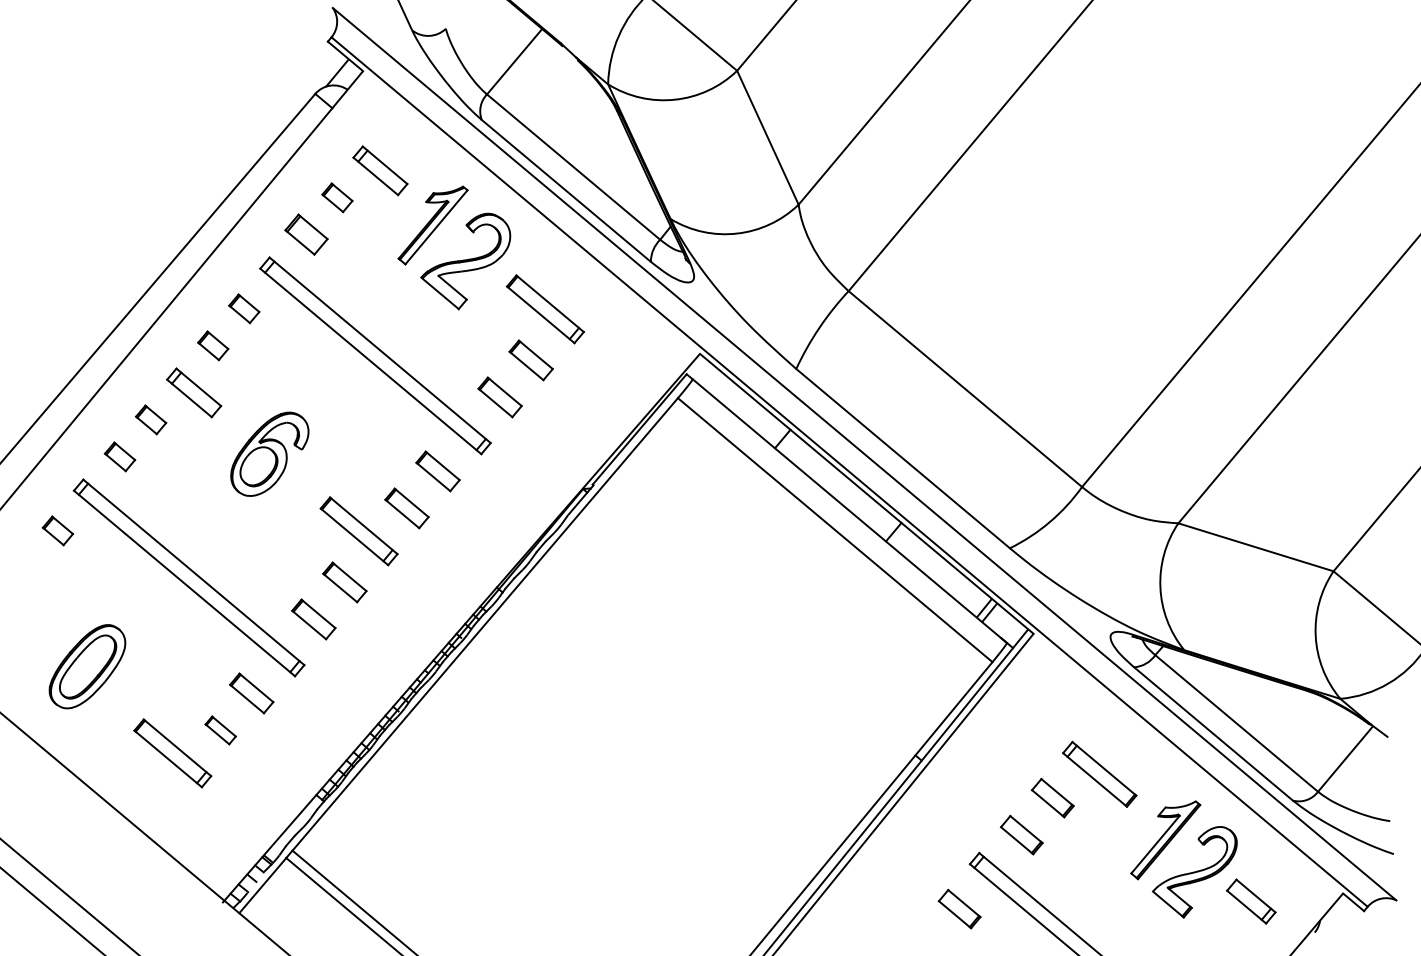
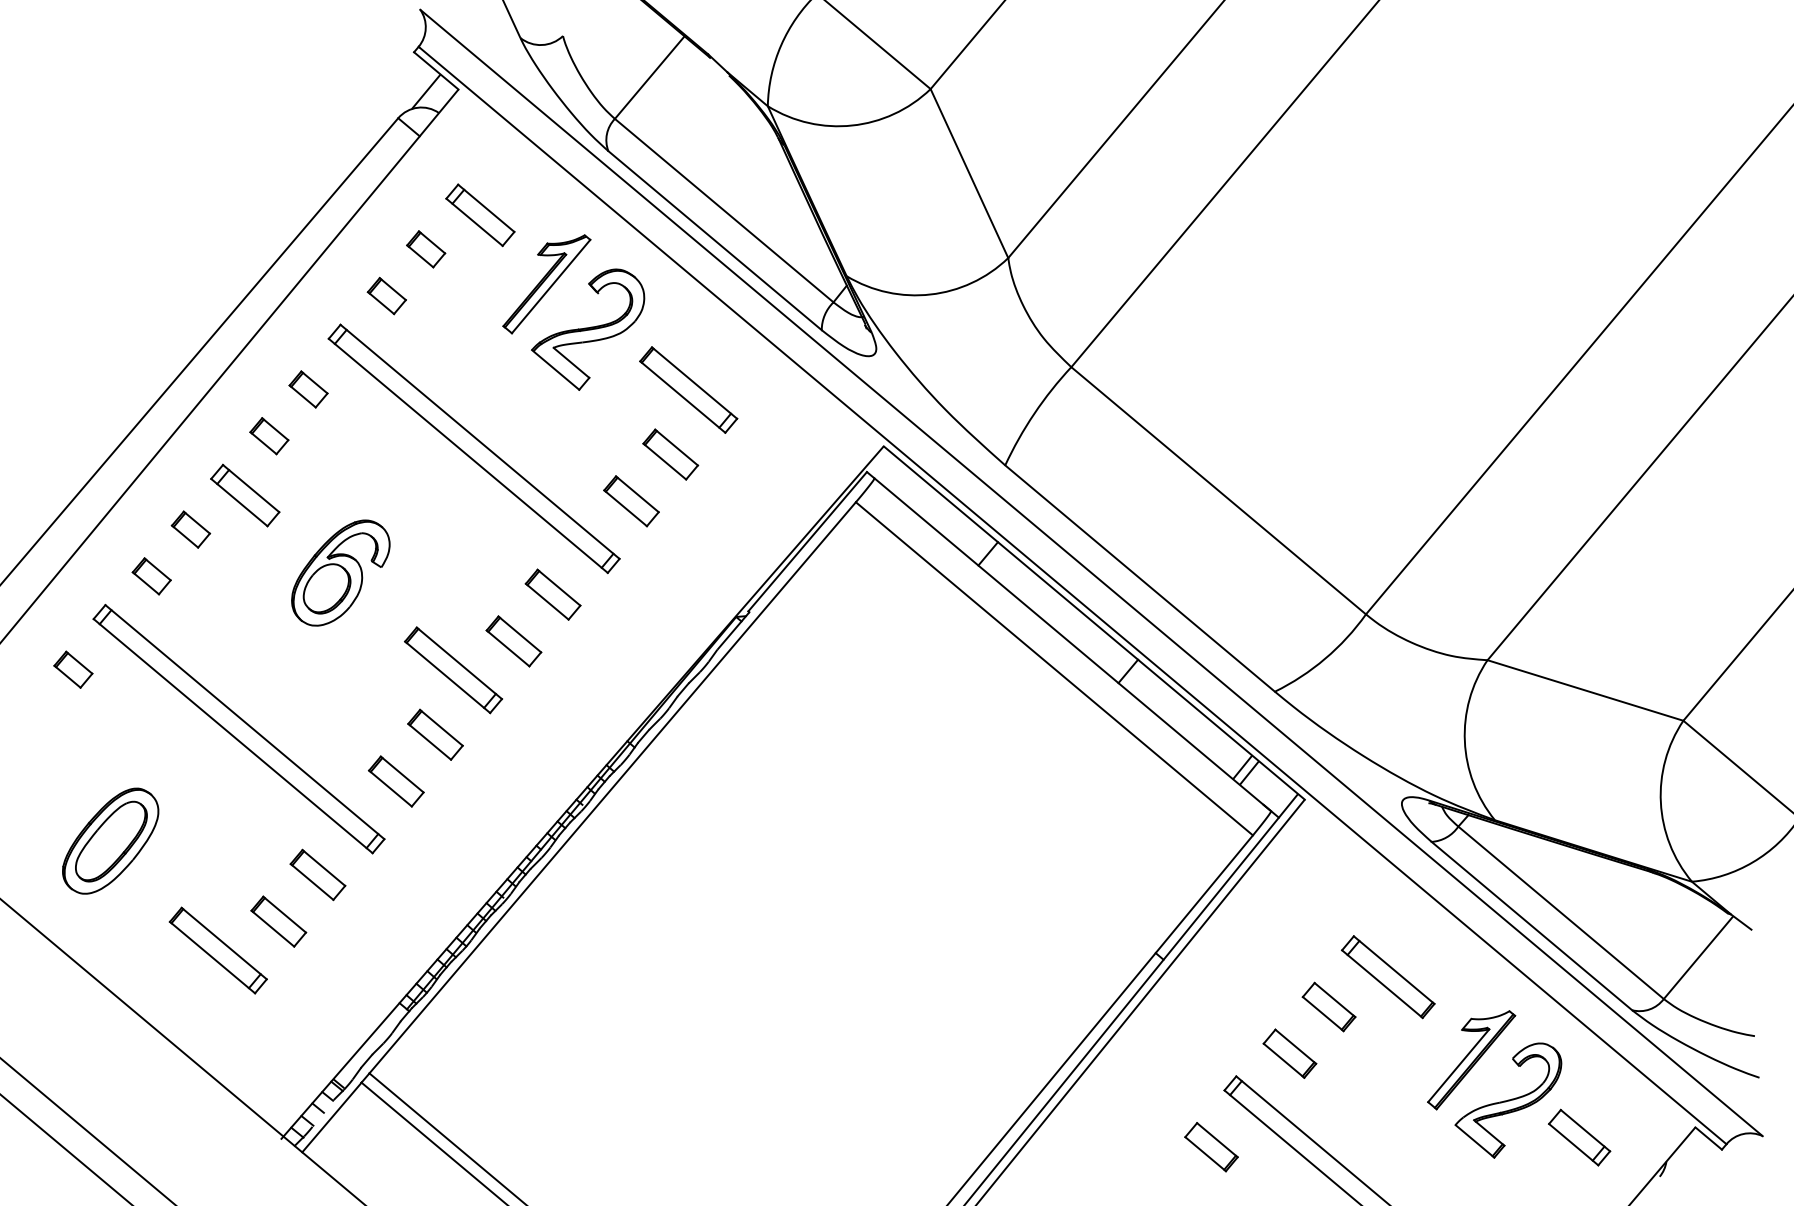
part: (306, 235) -> (386, 296), size x0.71
part: (220, 730) -> (278, 921), size x1.43

